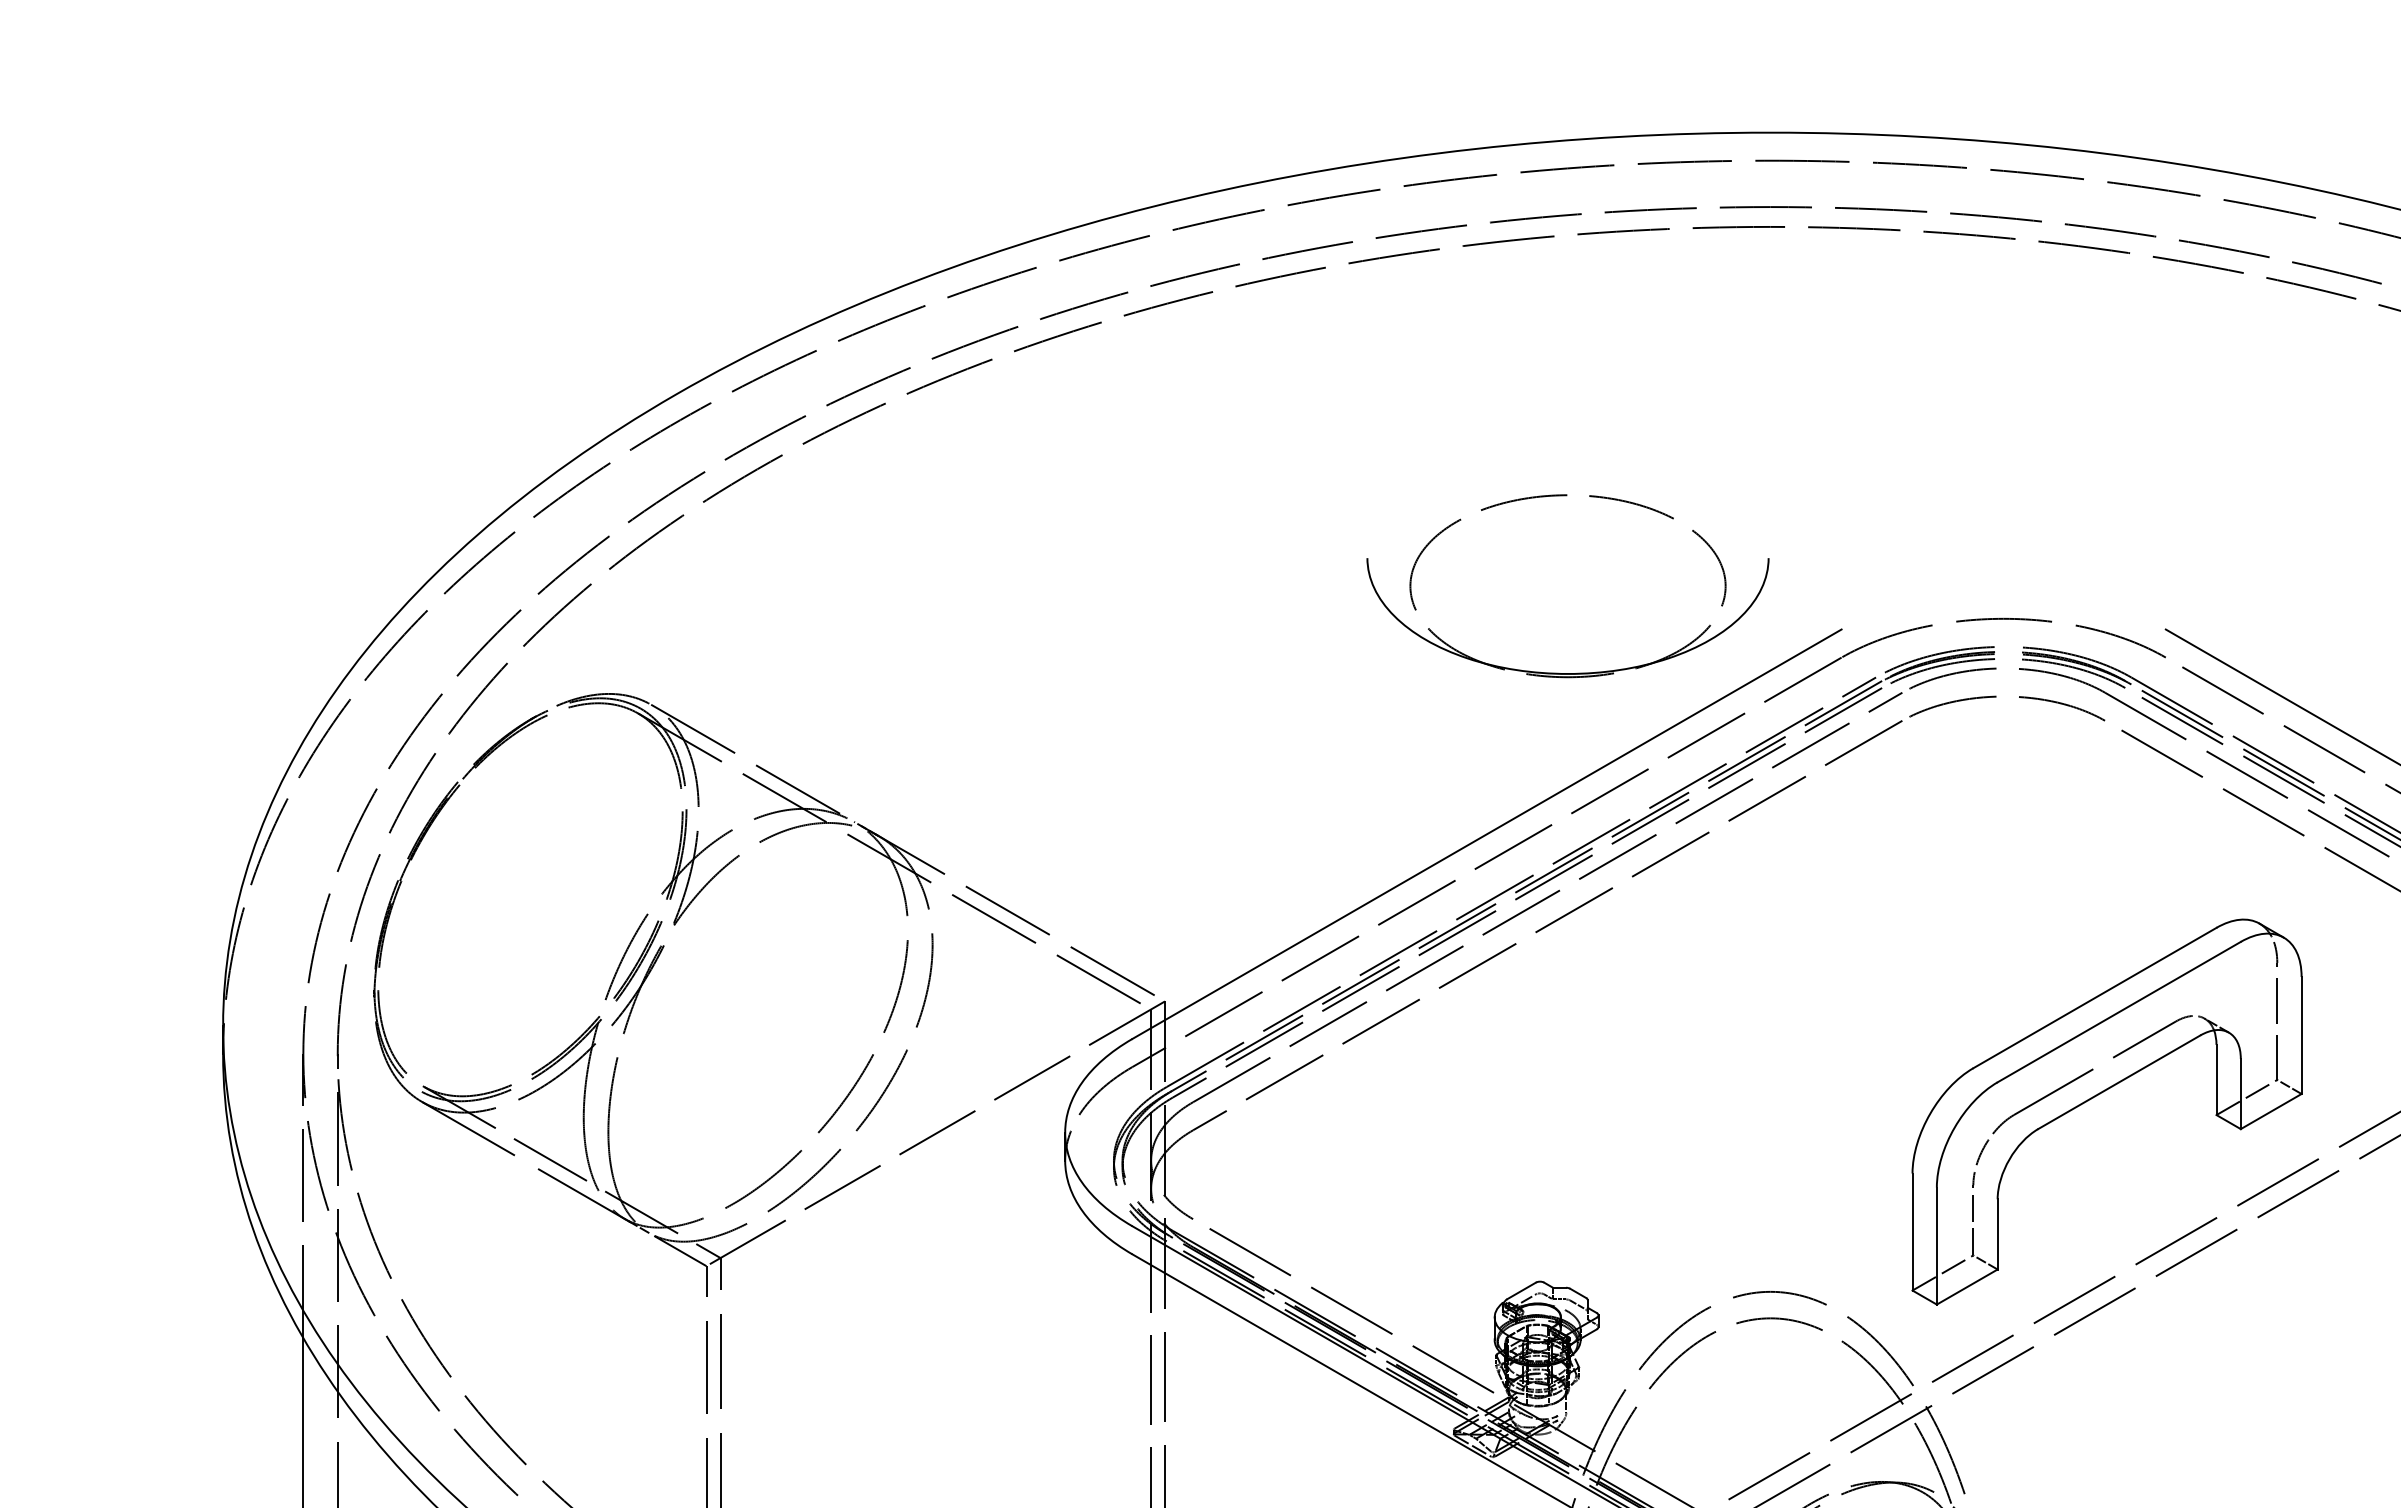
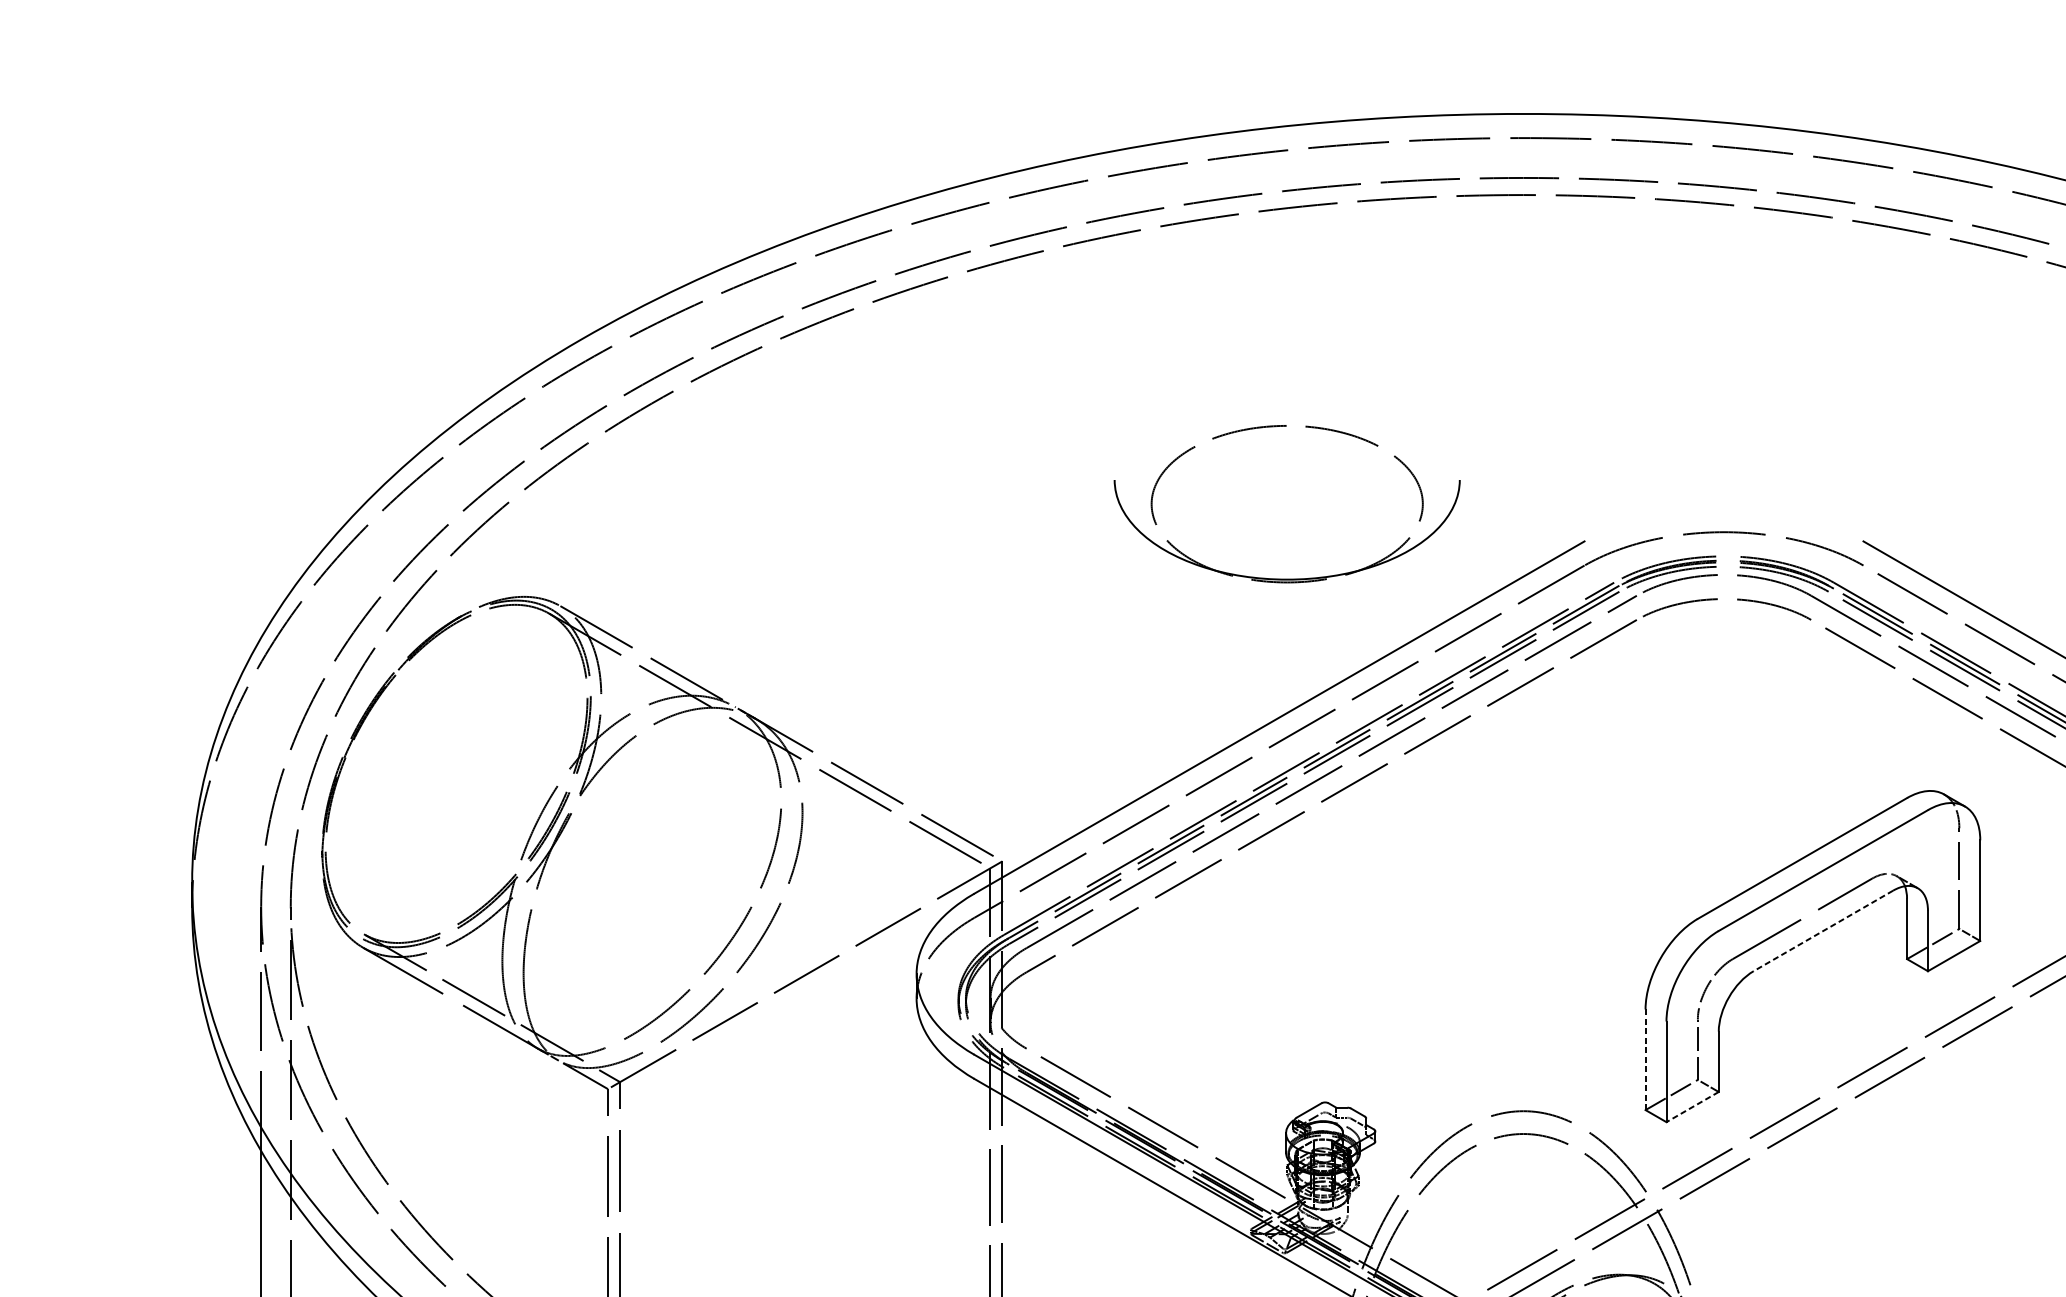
part: (1558, 672) -> (1279, 578), moved
line: (2119, 1082) -> (1823, 931), solid -> dashed
line: (1912, 1232) -> (1645, 1060), solid -> dashed
line: (1966, 1287) -> (1691, 1107), solid -> dashed

